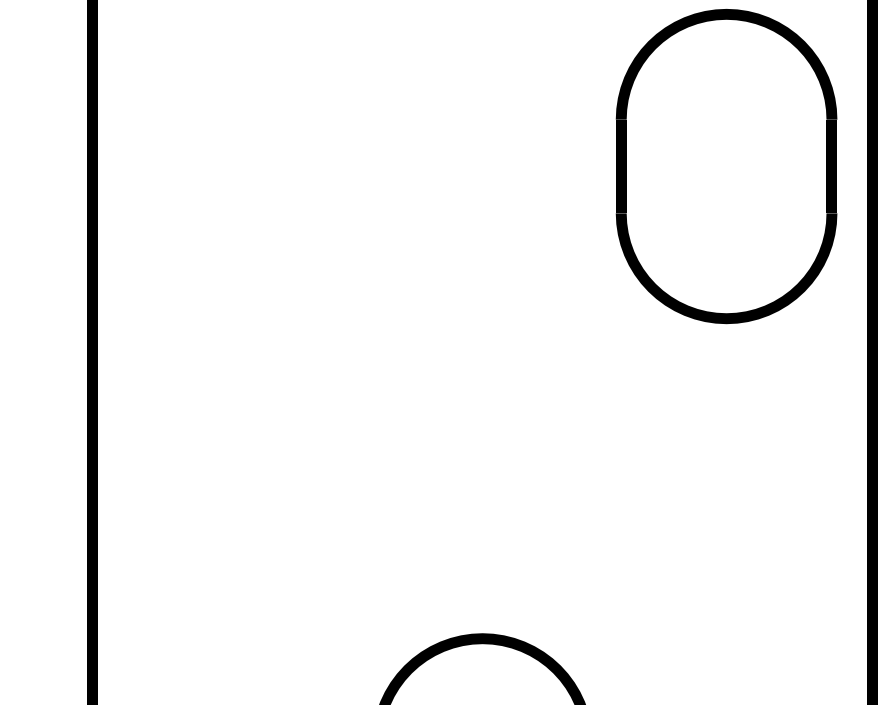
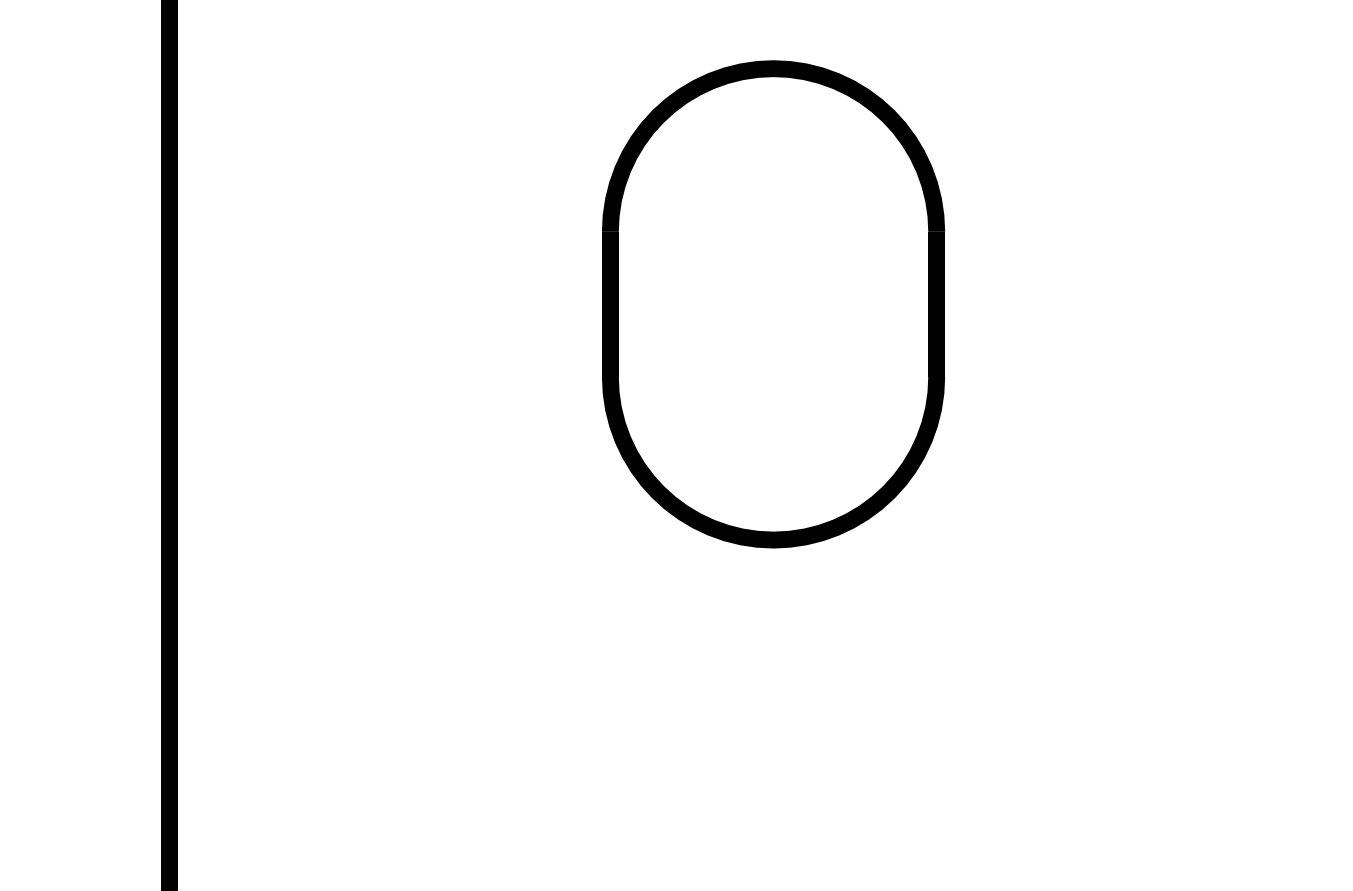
part: (726, 166) -> (773, 304), moved

